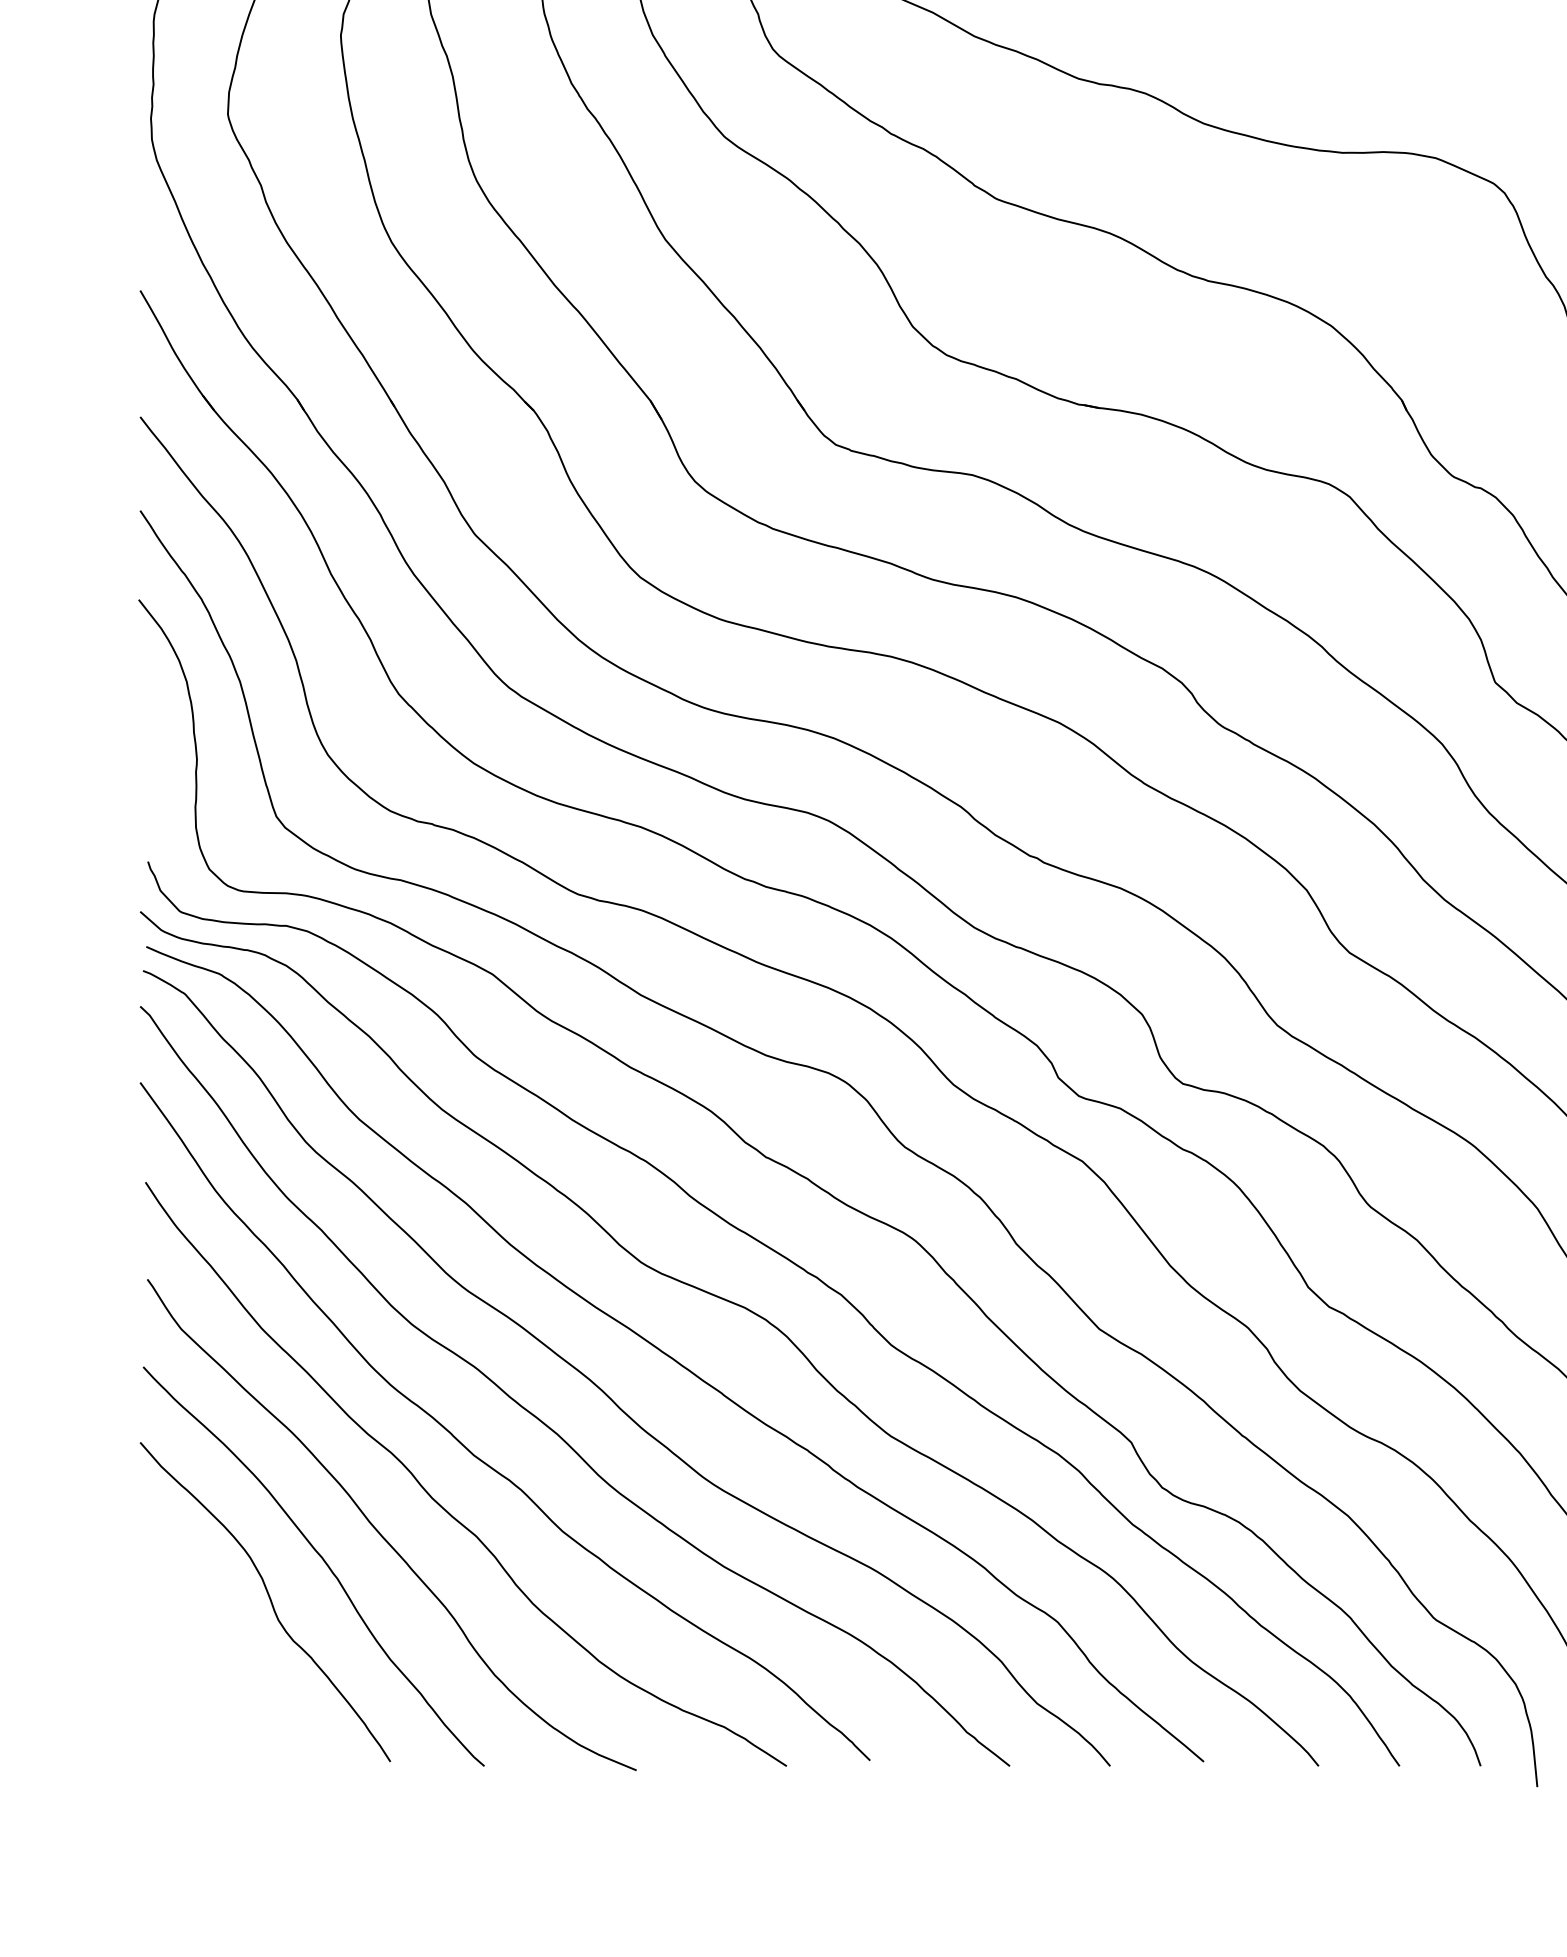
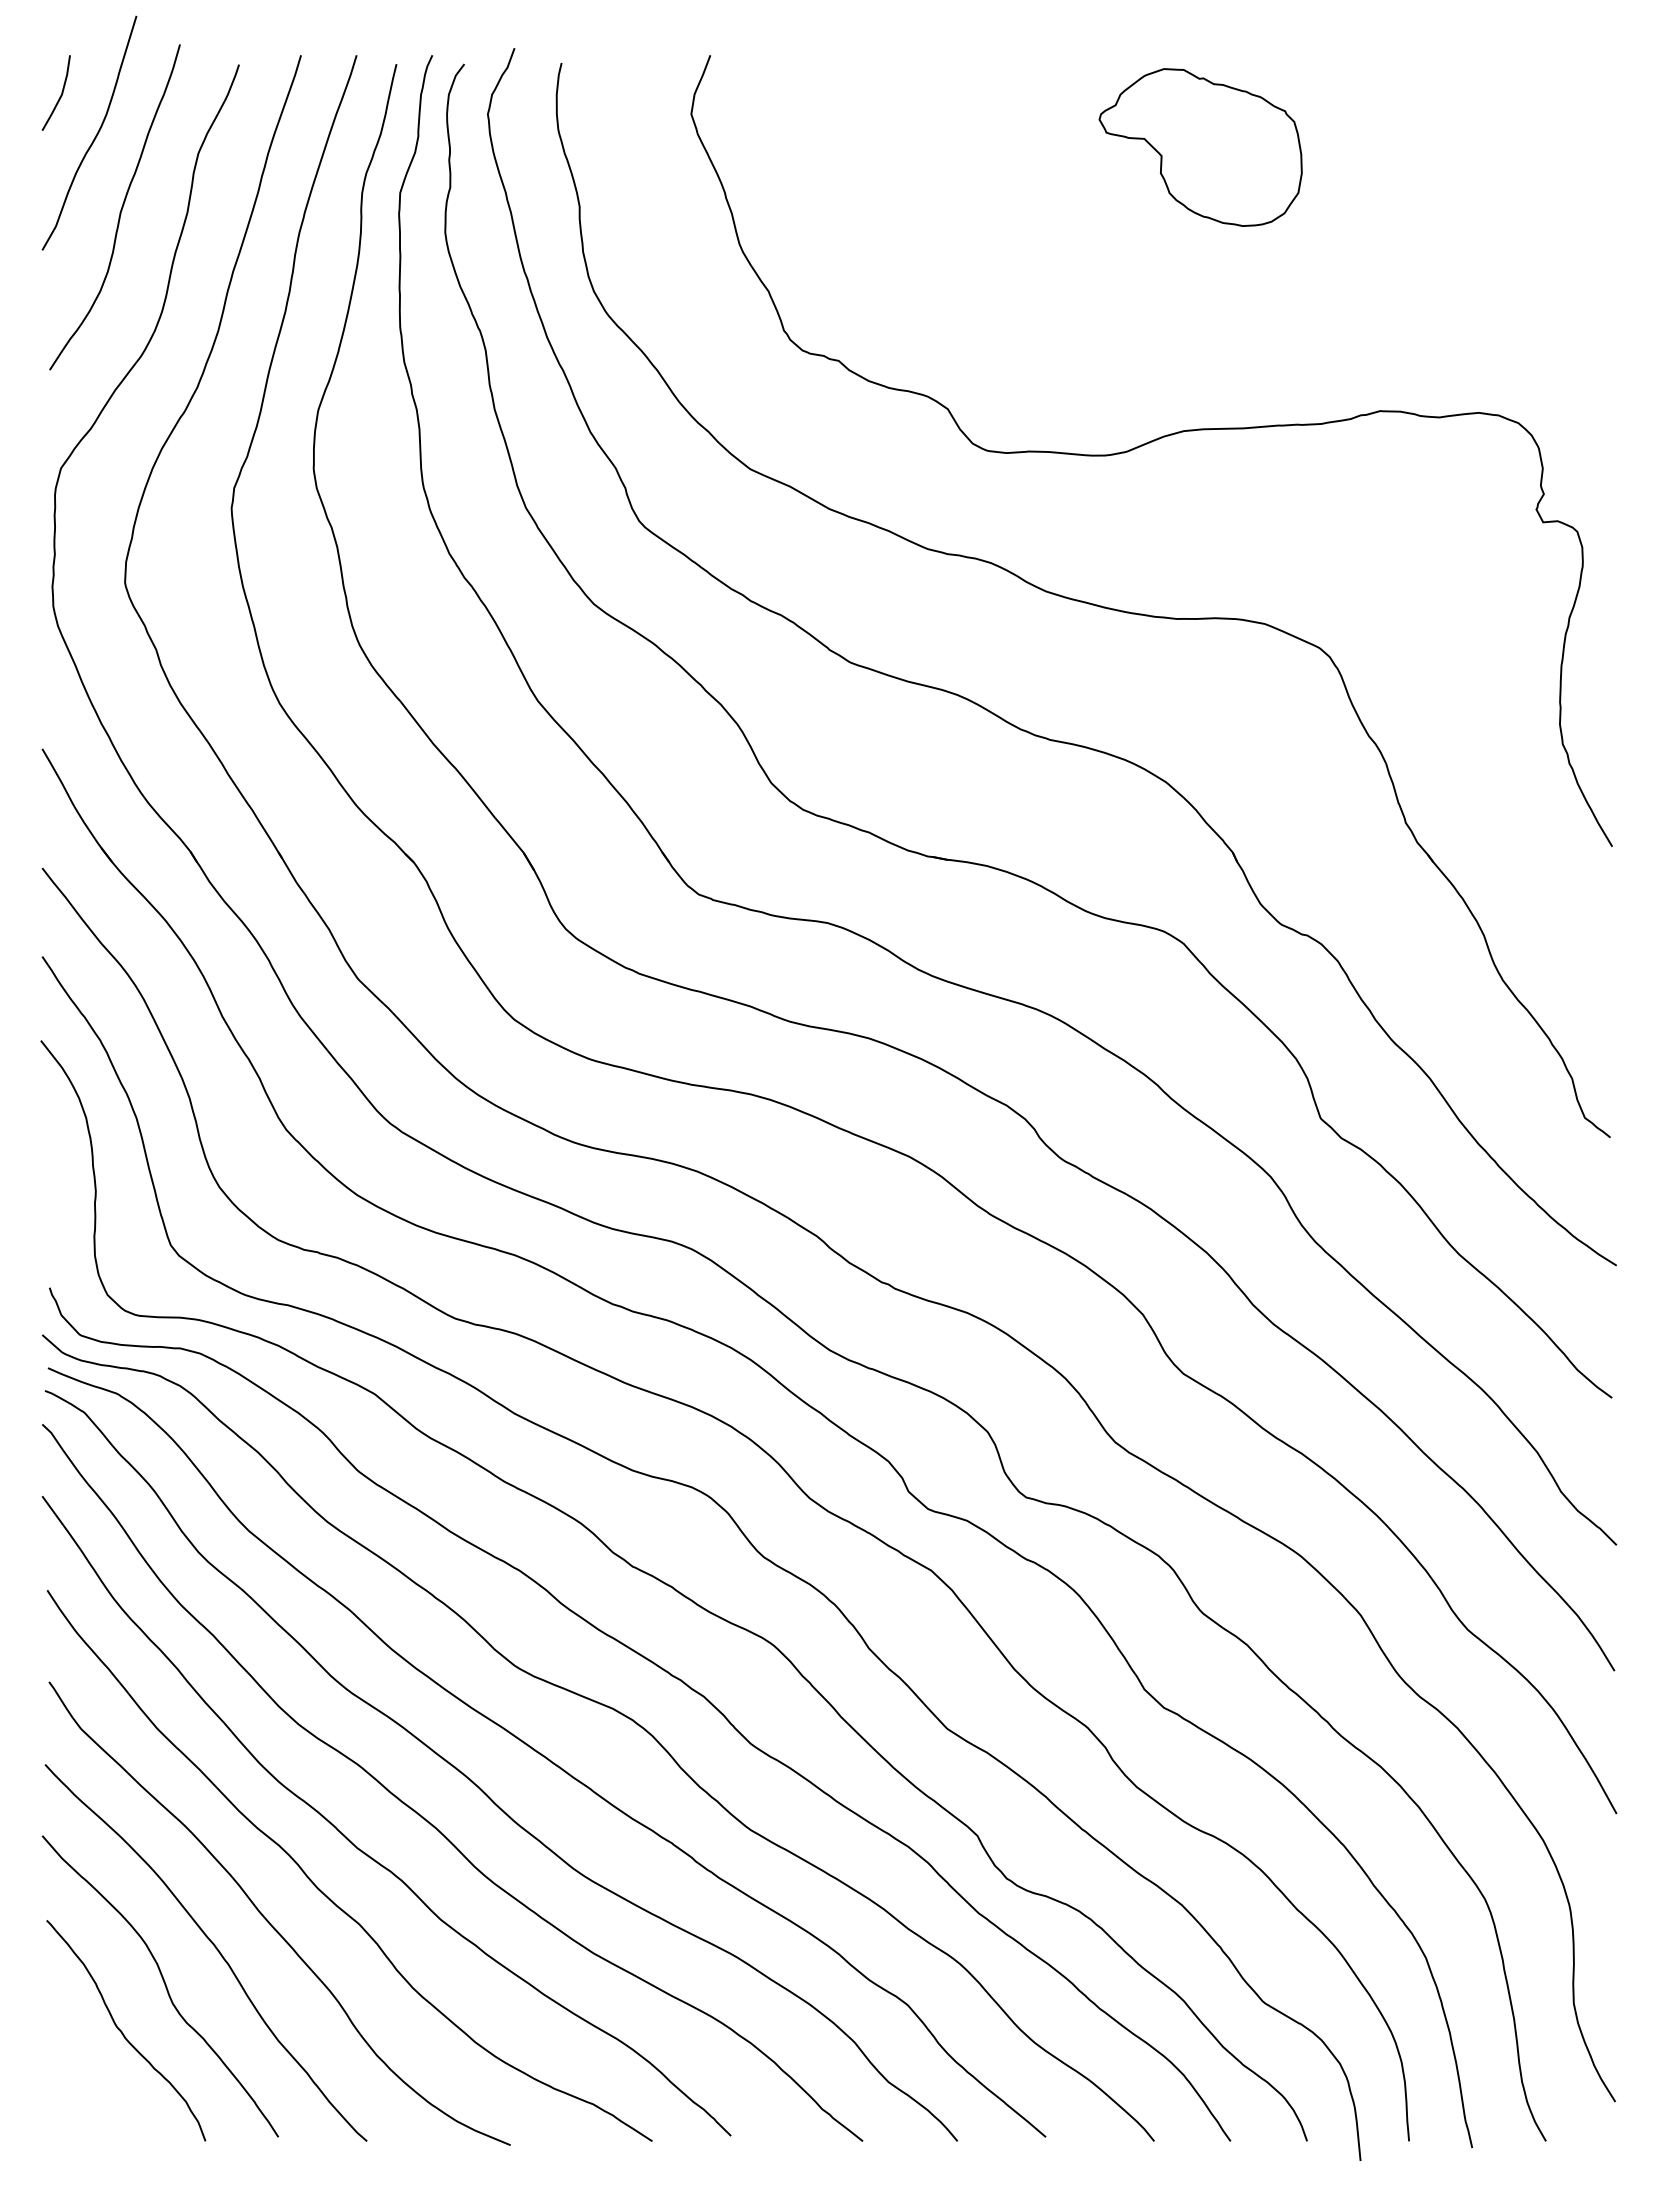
curve: (225, 1649) -> (122, 2031), added

